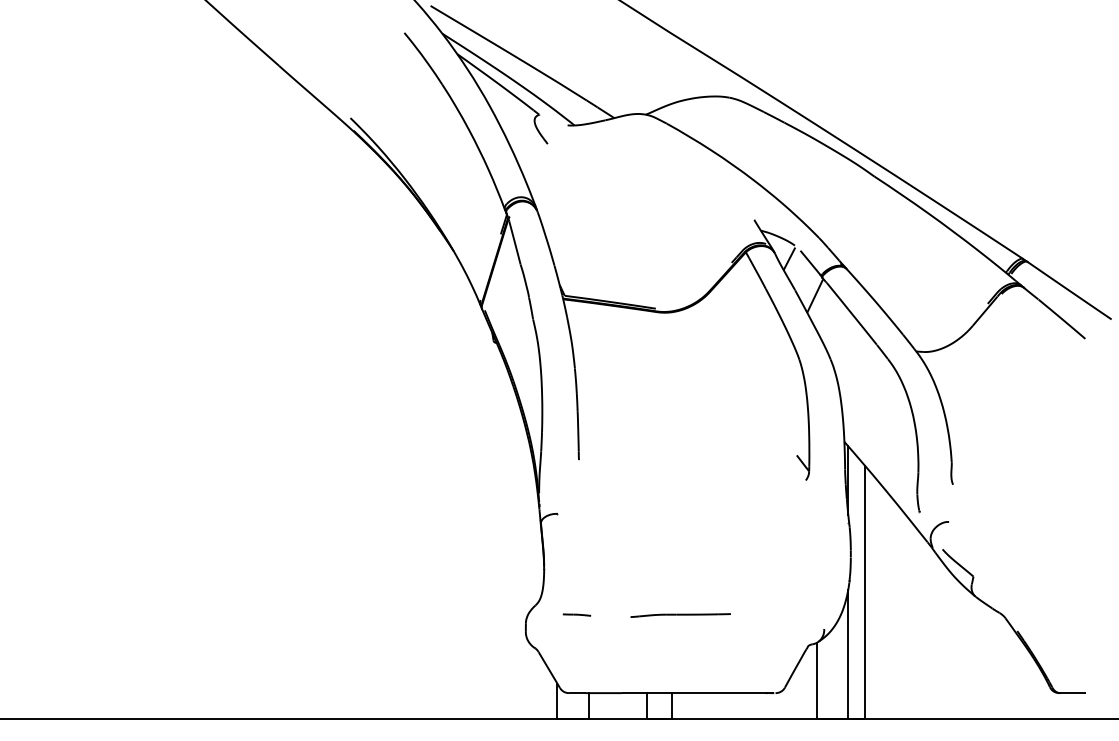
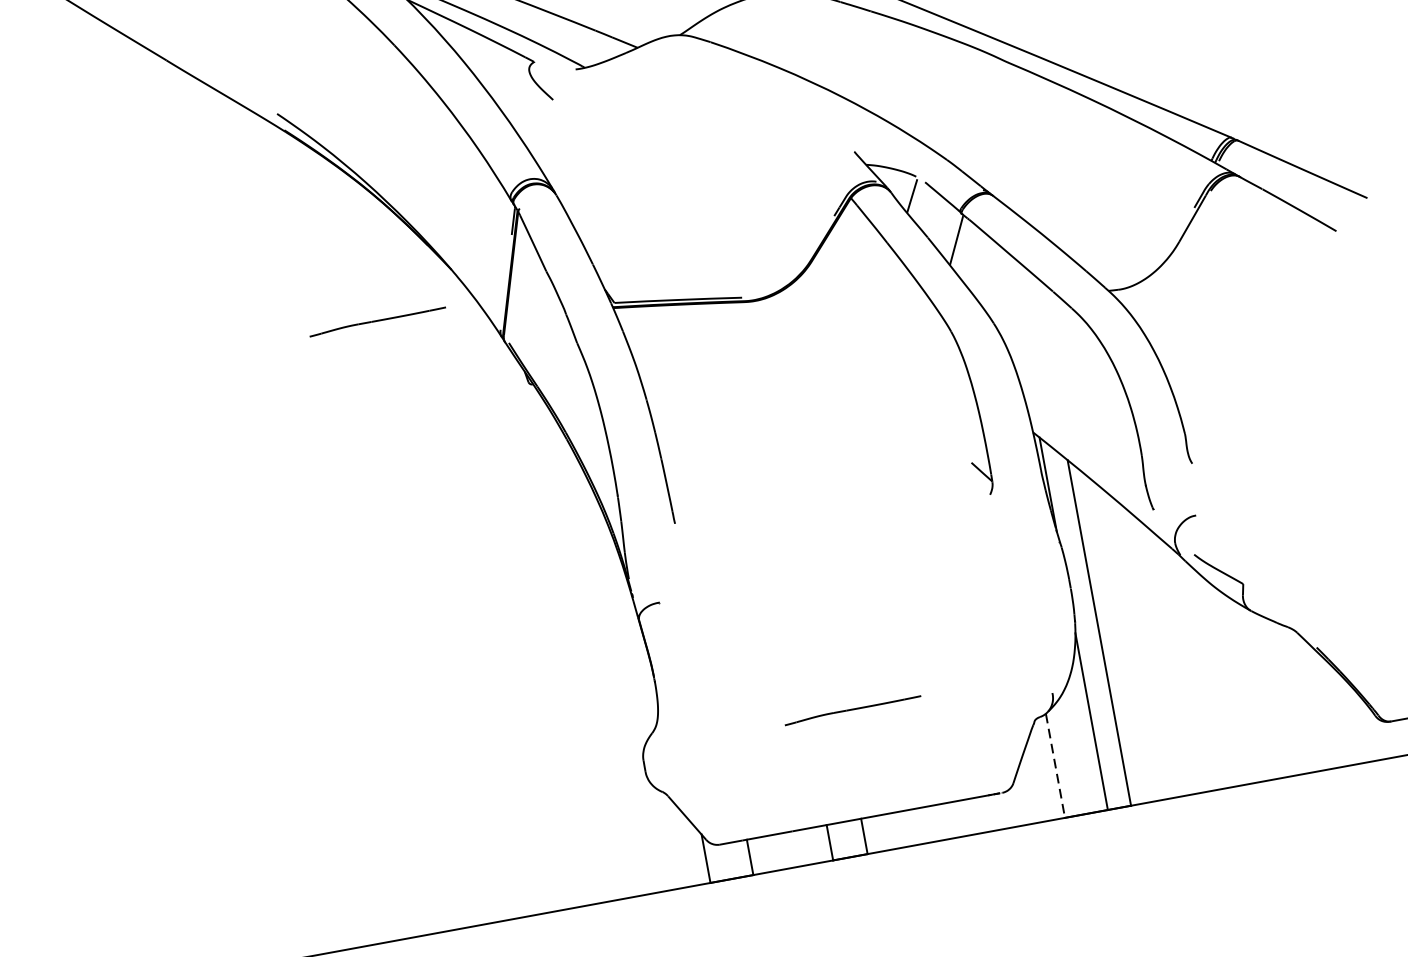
line: (394, 278) -> (377, 322), added
line: (576, 614) -> (710, 735), removed
line: (816, 681) -> (1055, 766), solid -> dashed

